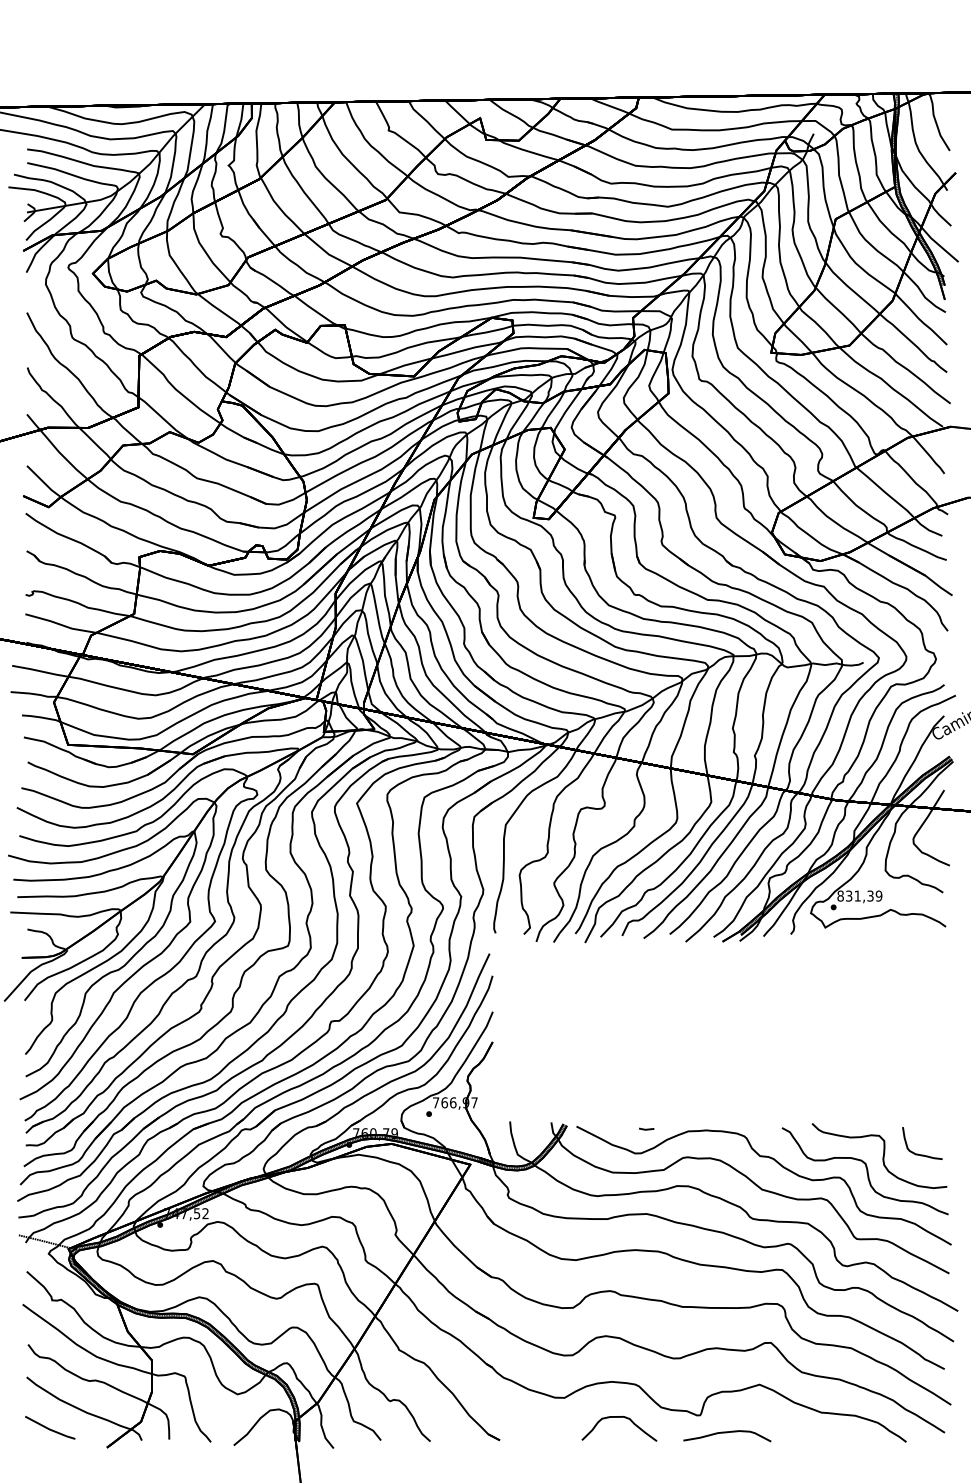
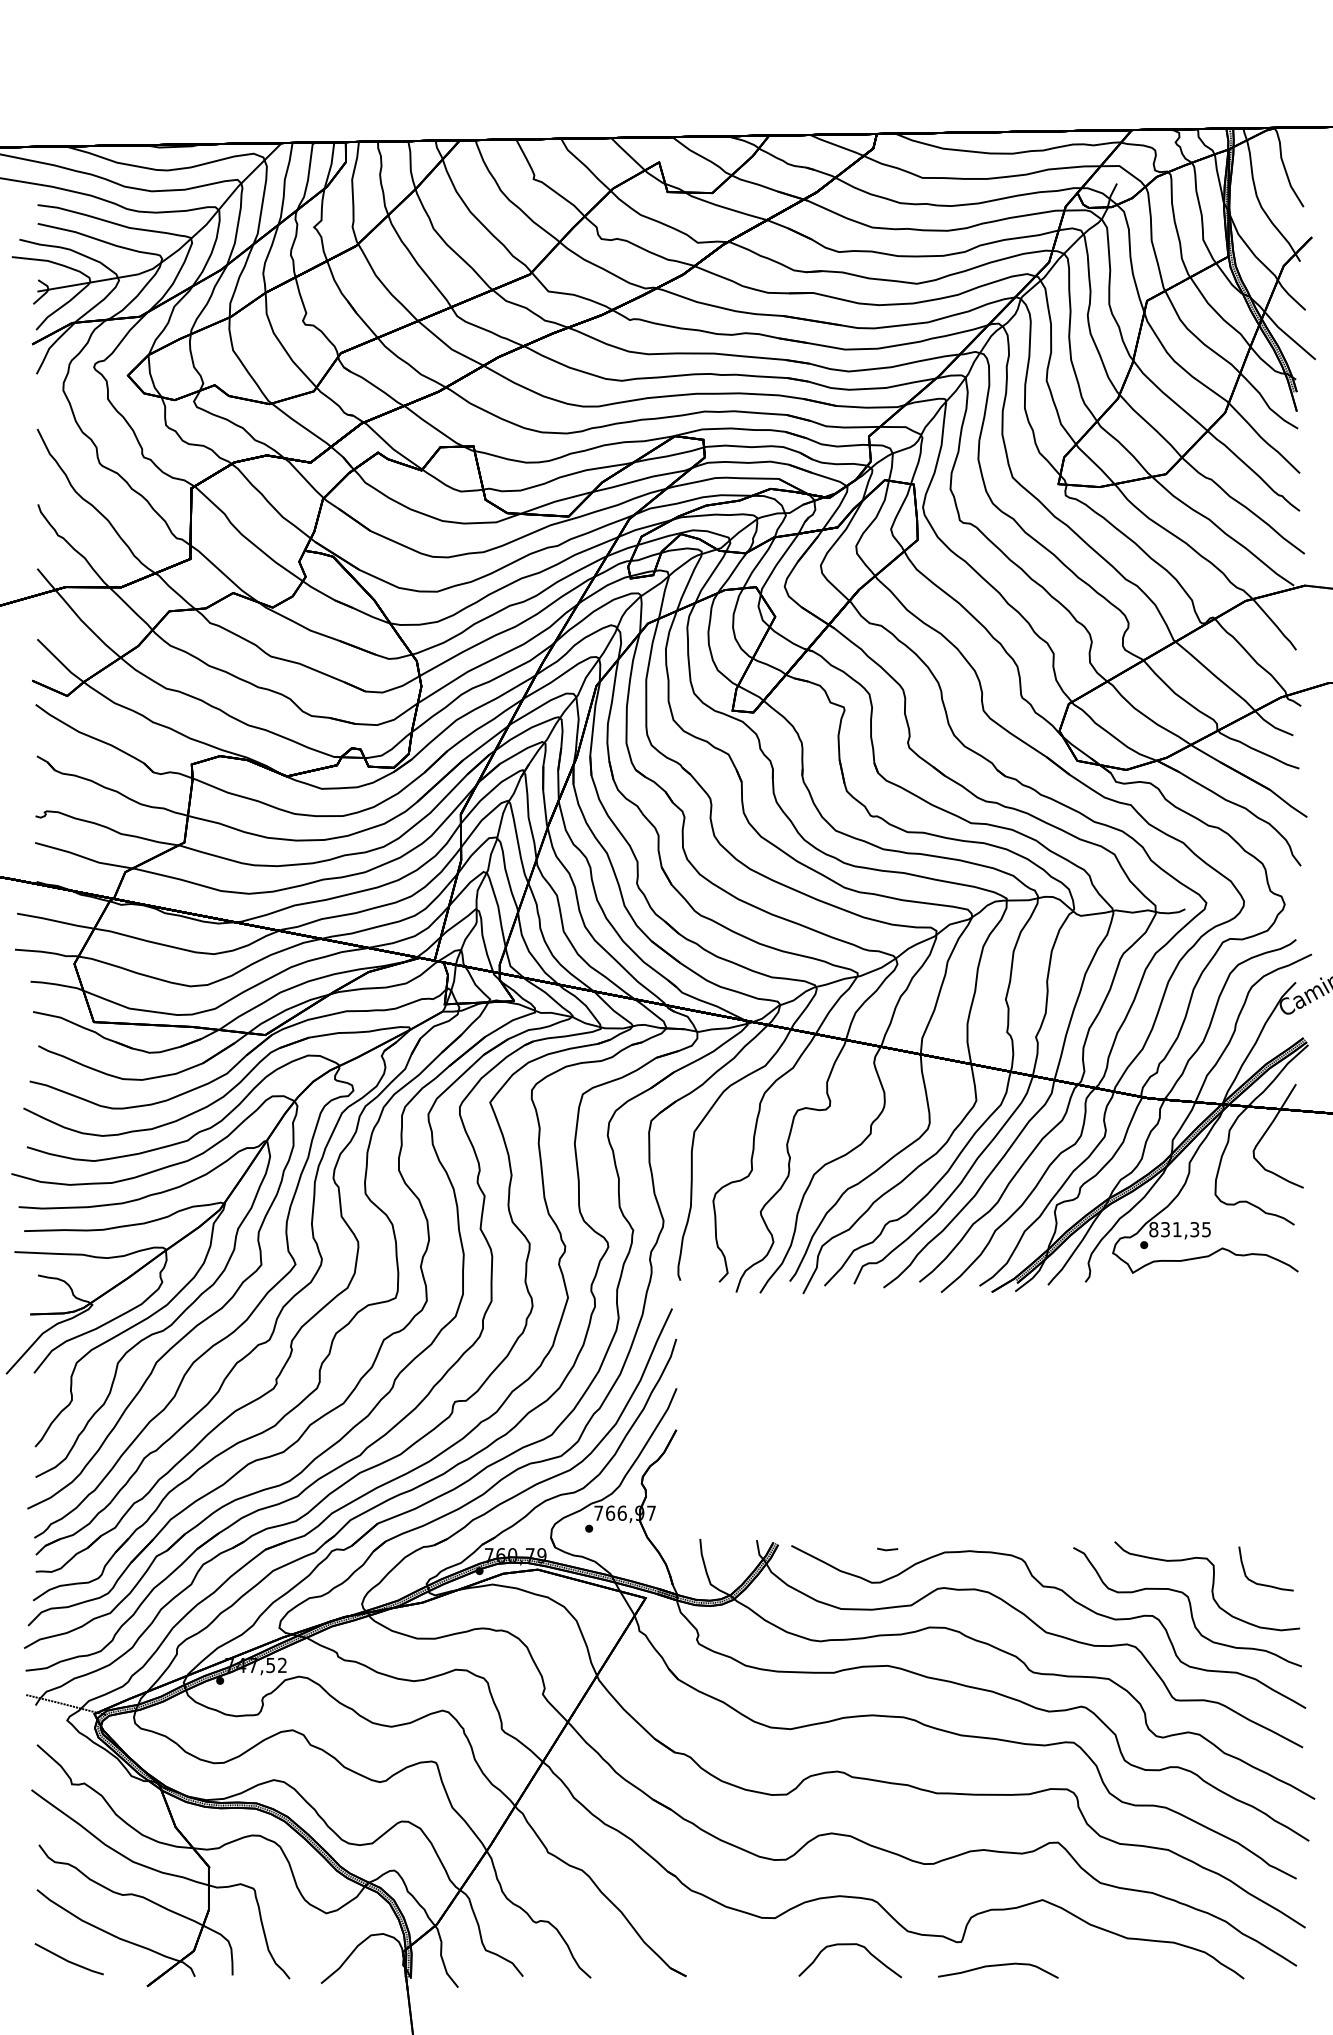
text: (879, 896) -> (1206, 1229), 831,39 -> 831,35

